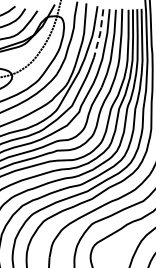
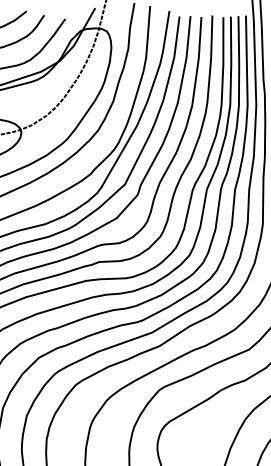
line: (100, 33) -> (174, 58), dashed -> solid

